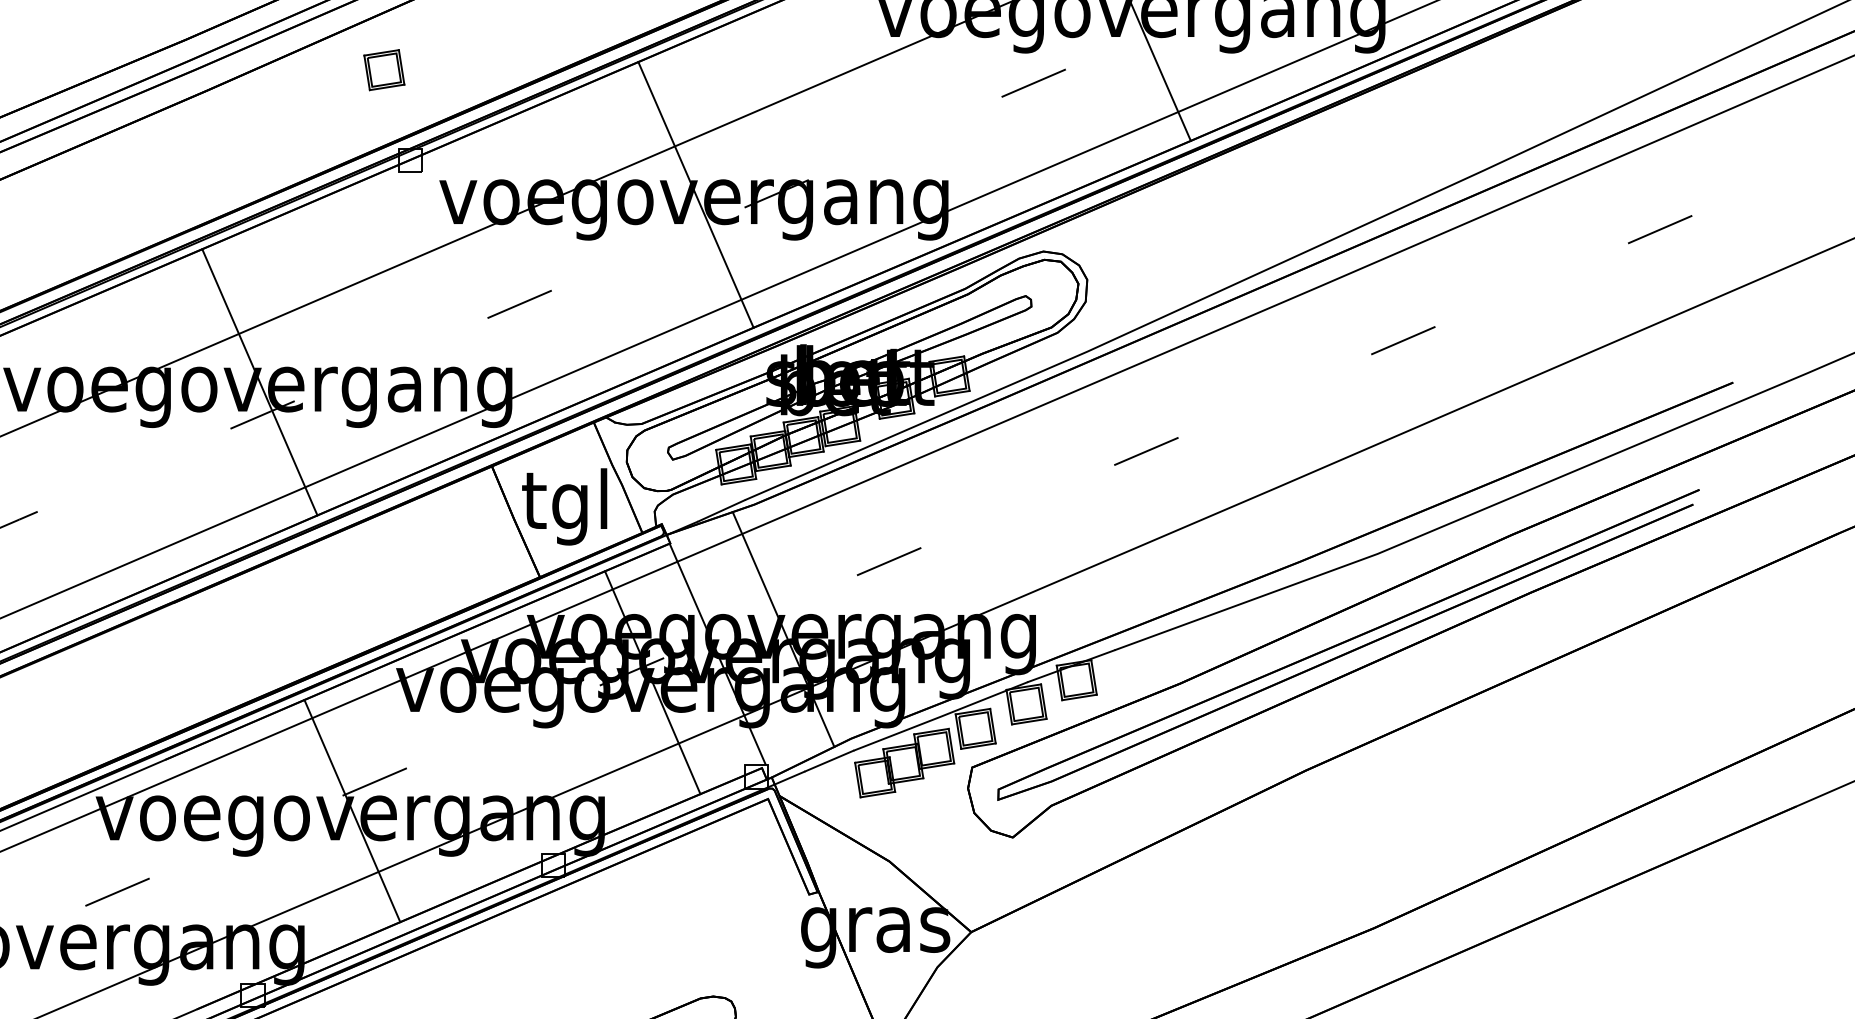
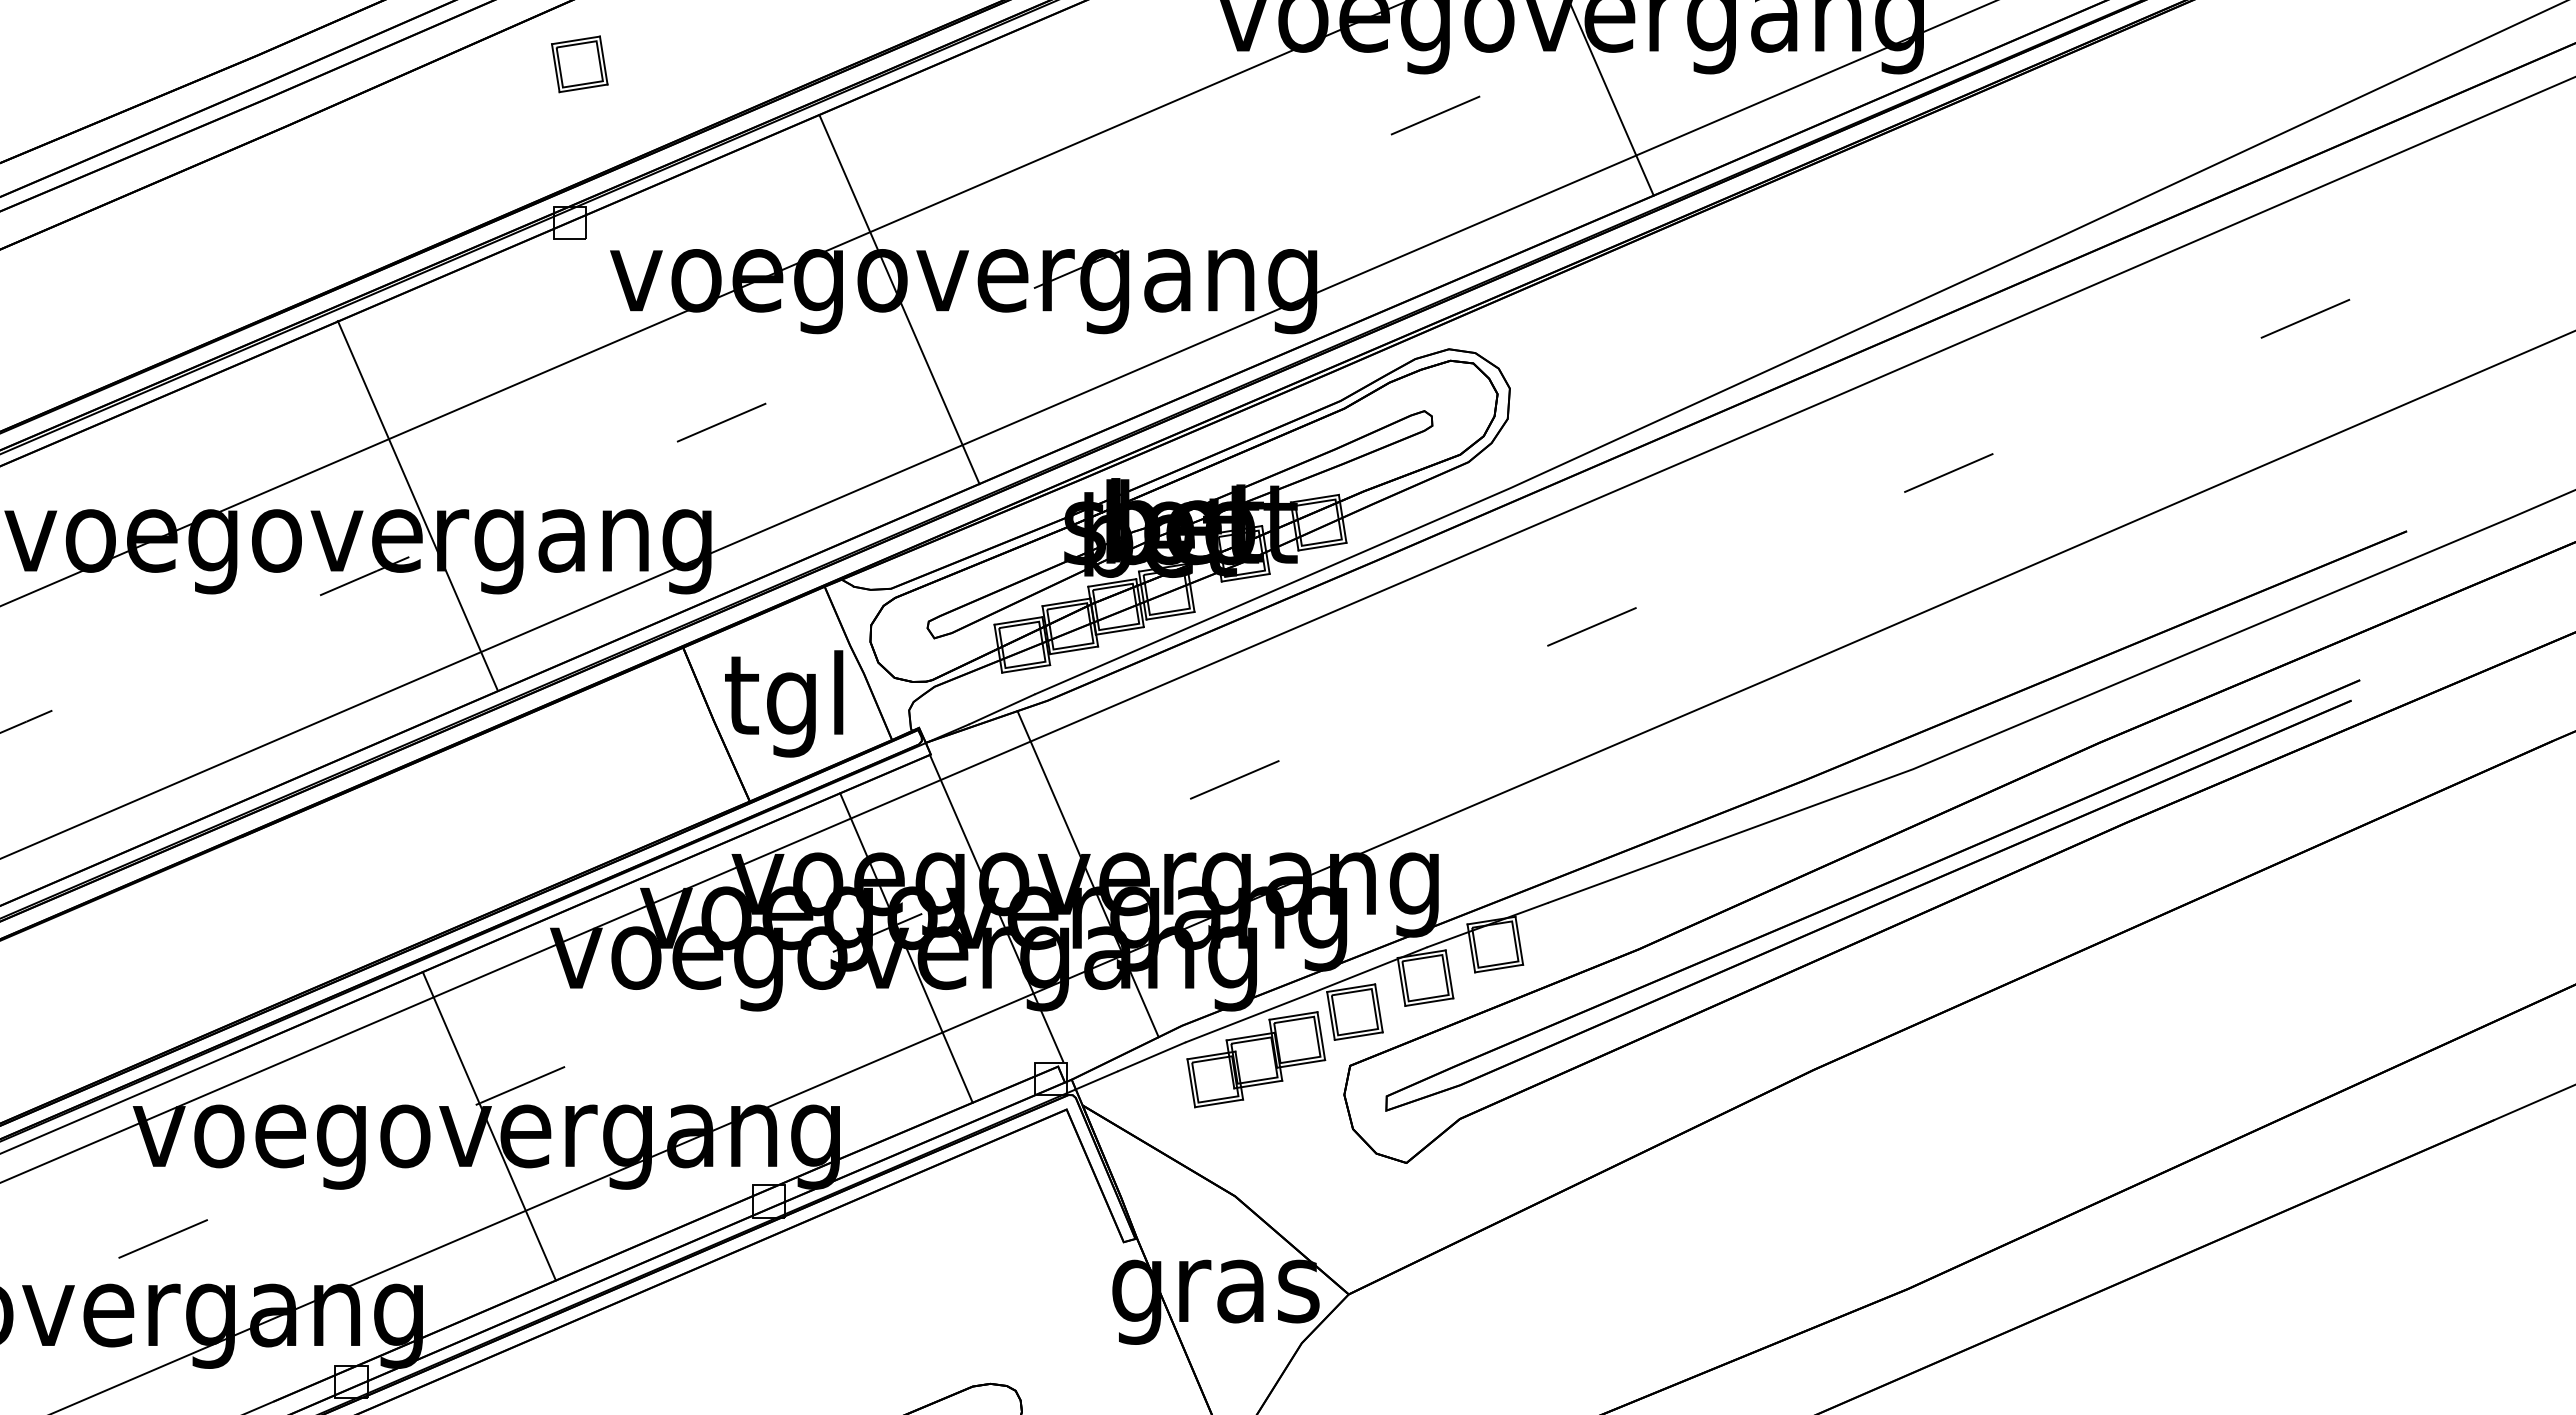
part: (384, 70) -> (579, 64), moved
line: (695, 194) -> (899, 299), moved
line: (259, 382) -> (417, 505), moved

